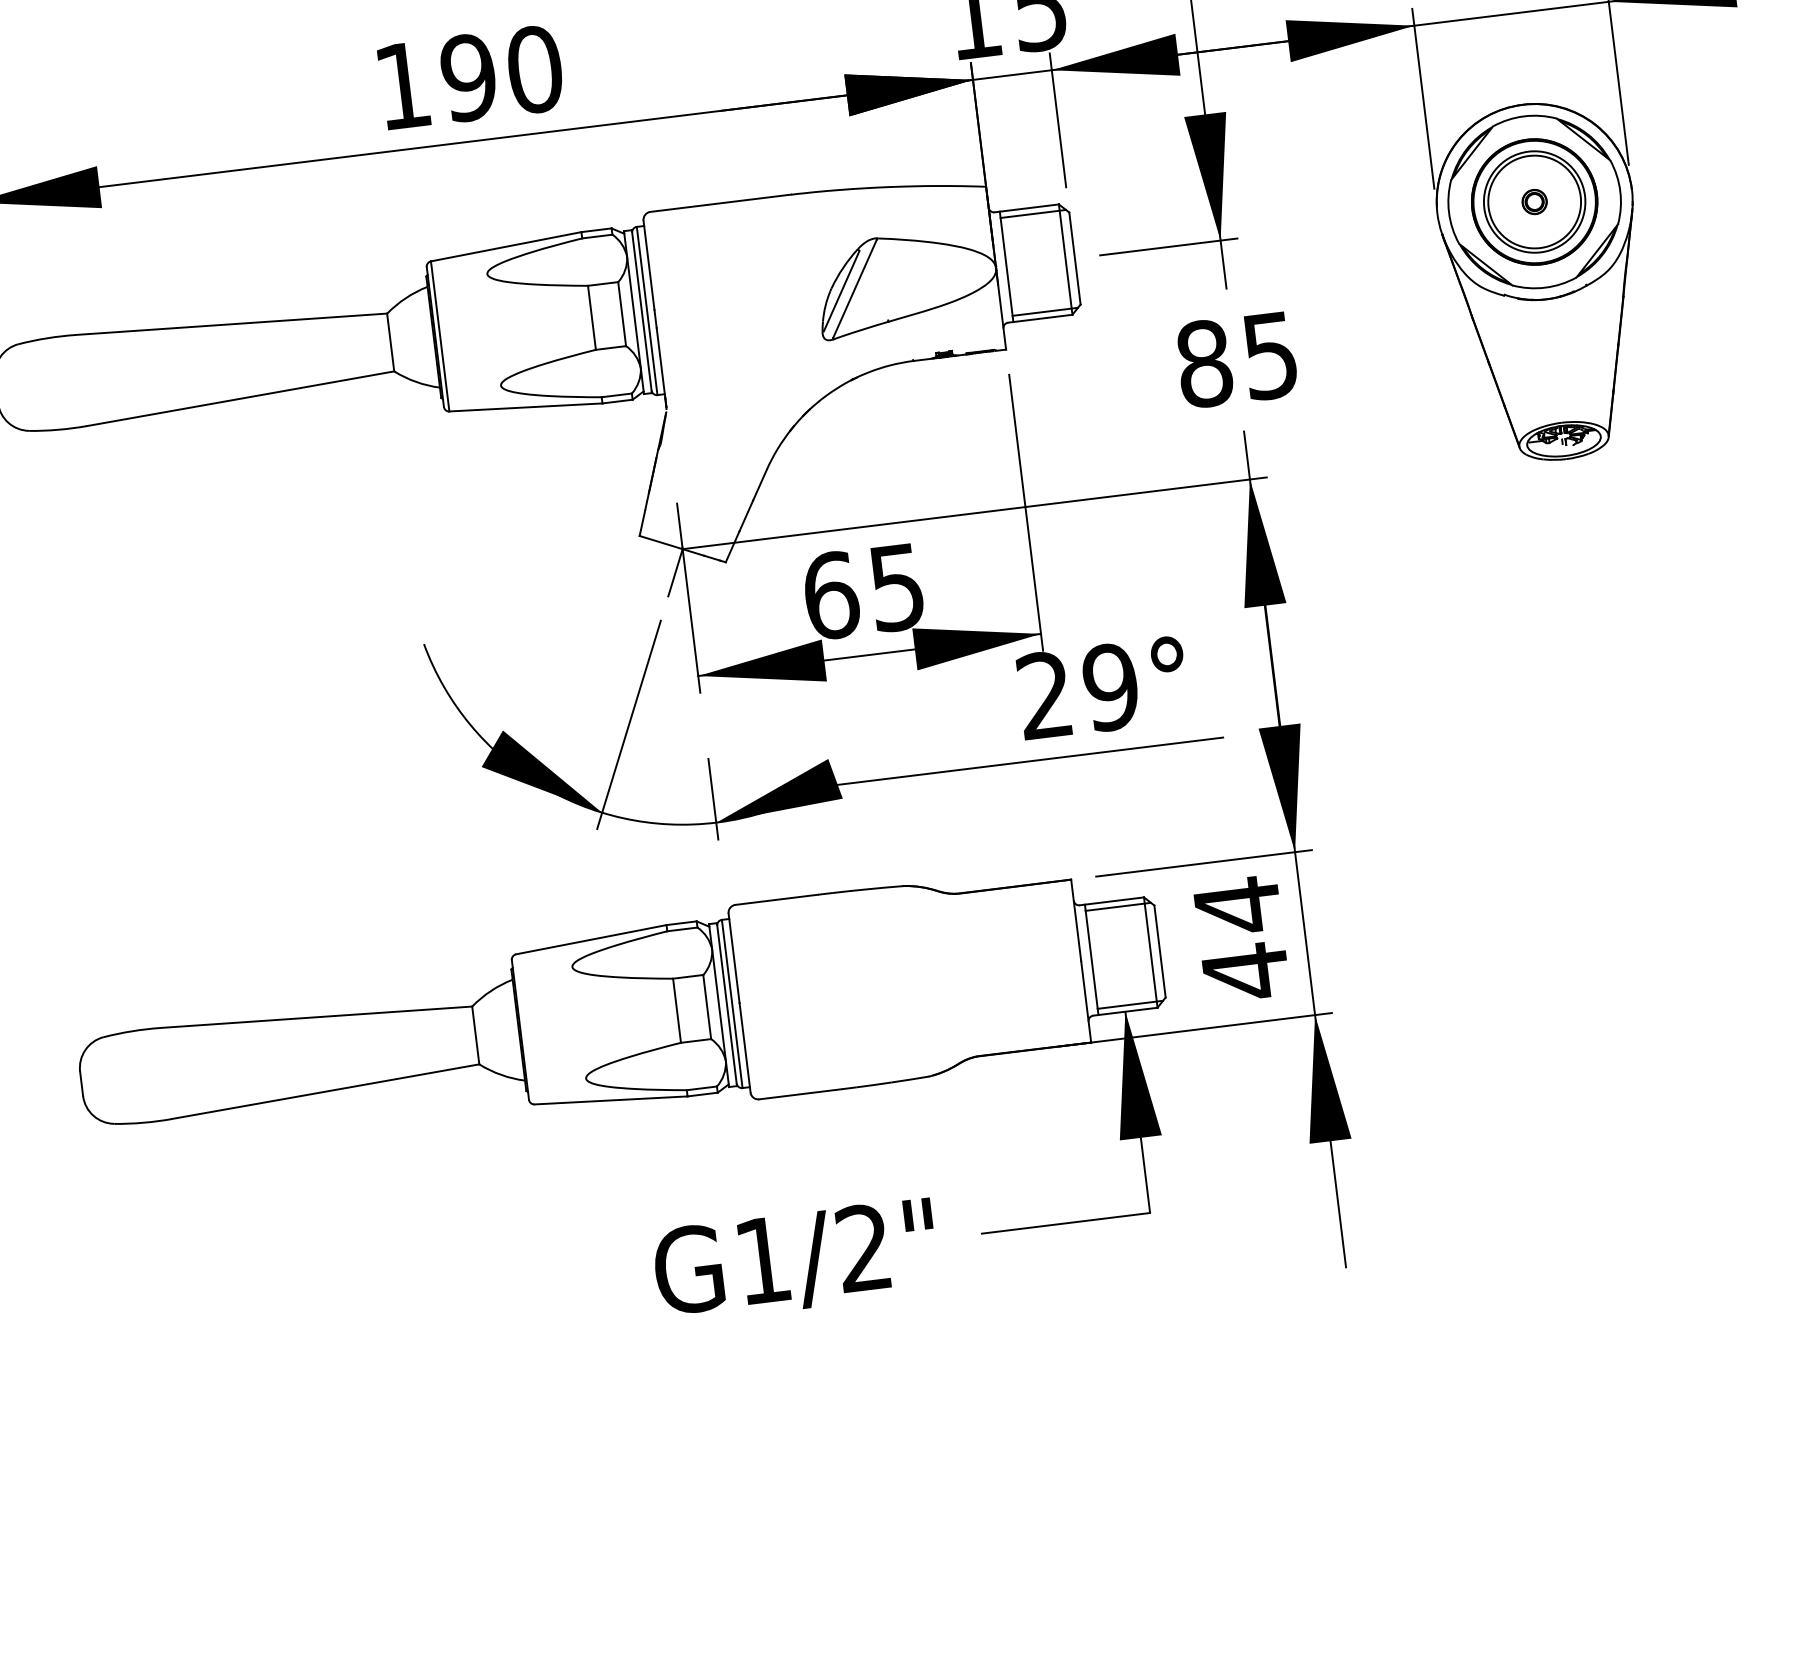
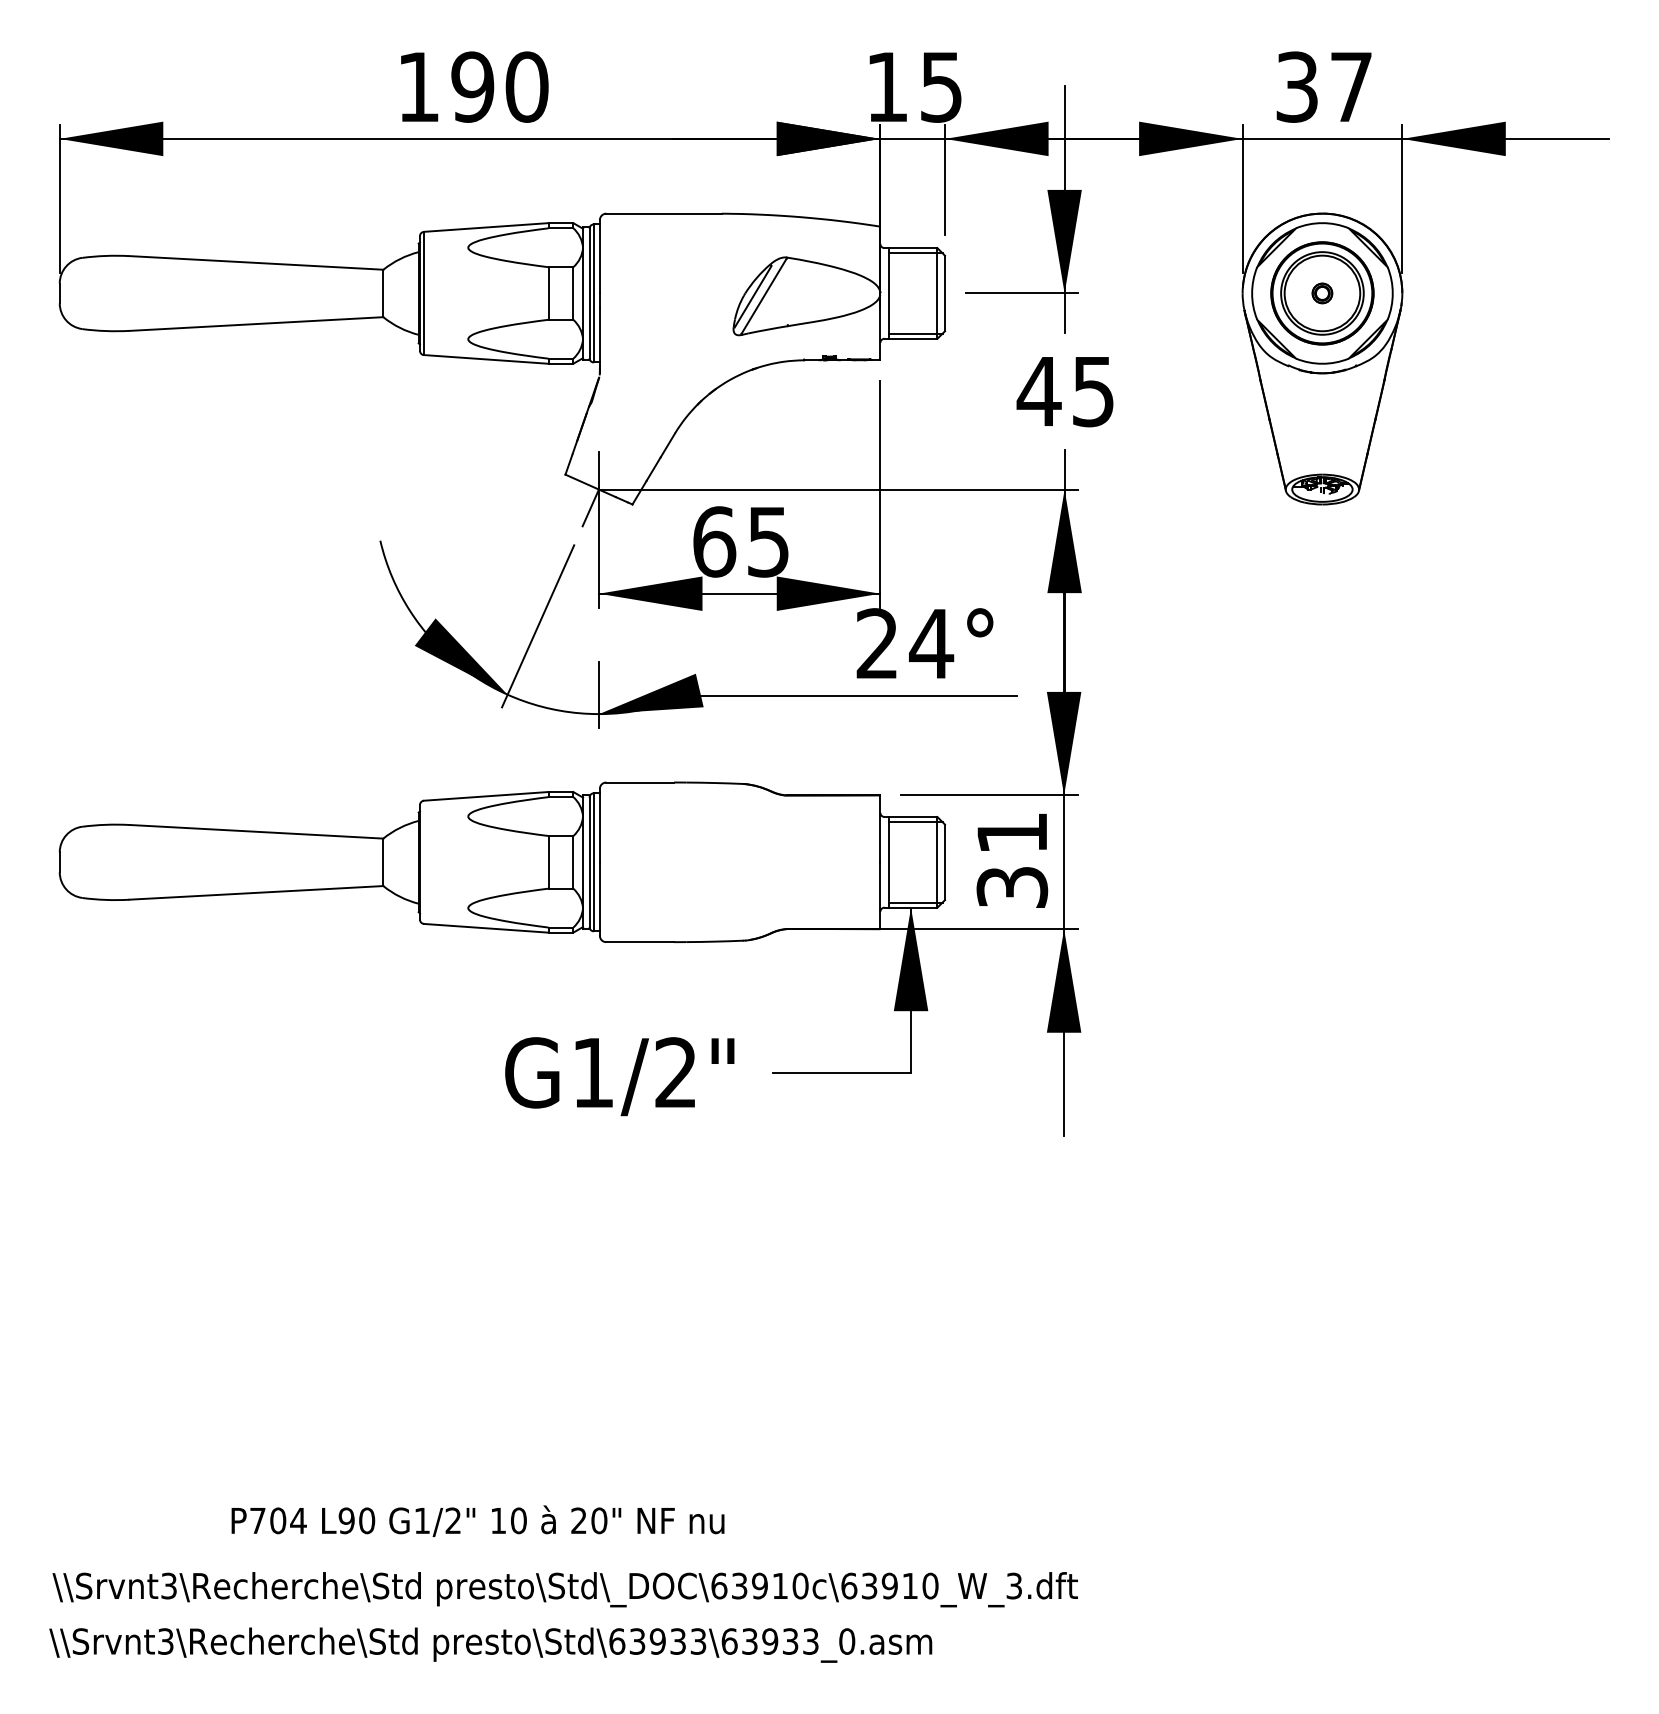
text: (1203, 363) -> (1038, 391), 85 -> 45
text: (1110, 686) -> (931, 643), 29° -> 24°
text: (1241, 939) -> (1012, 860), 44 -> 31

